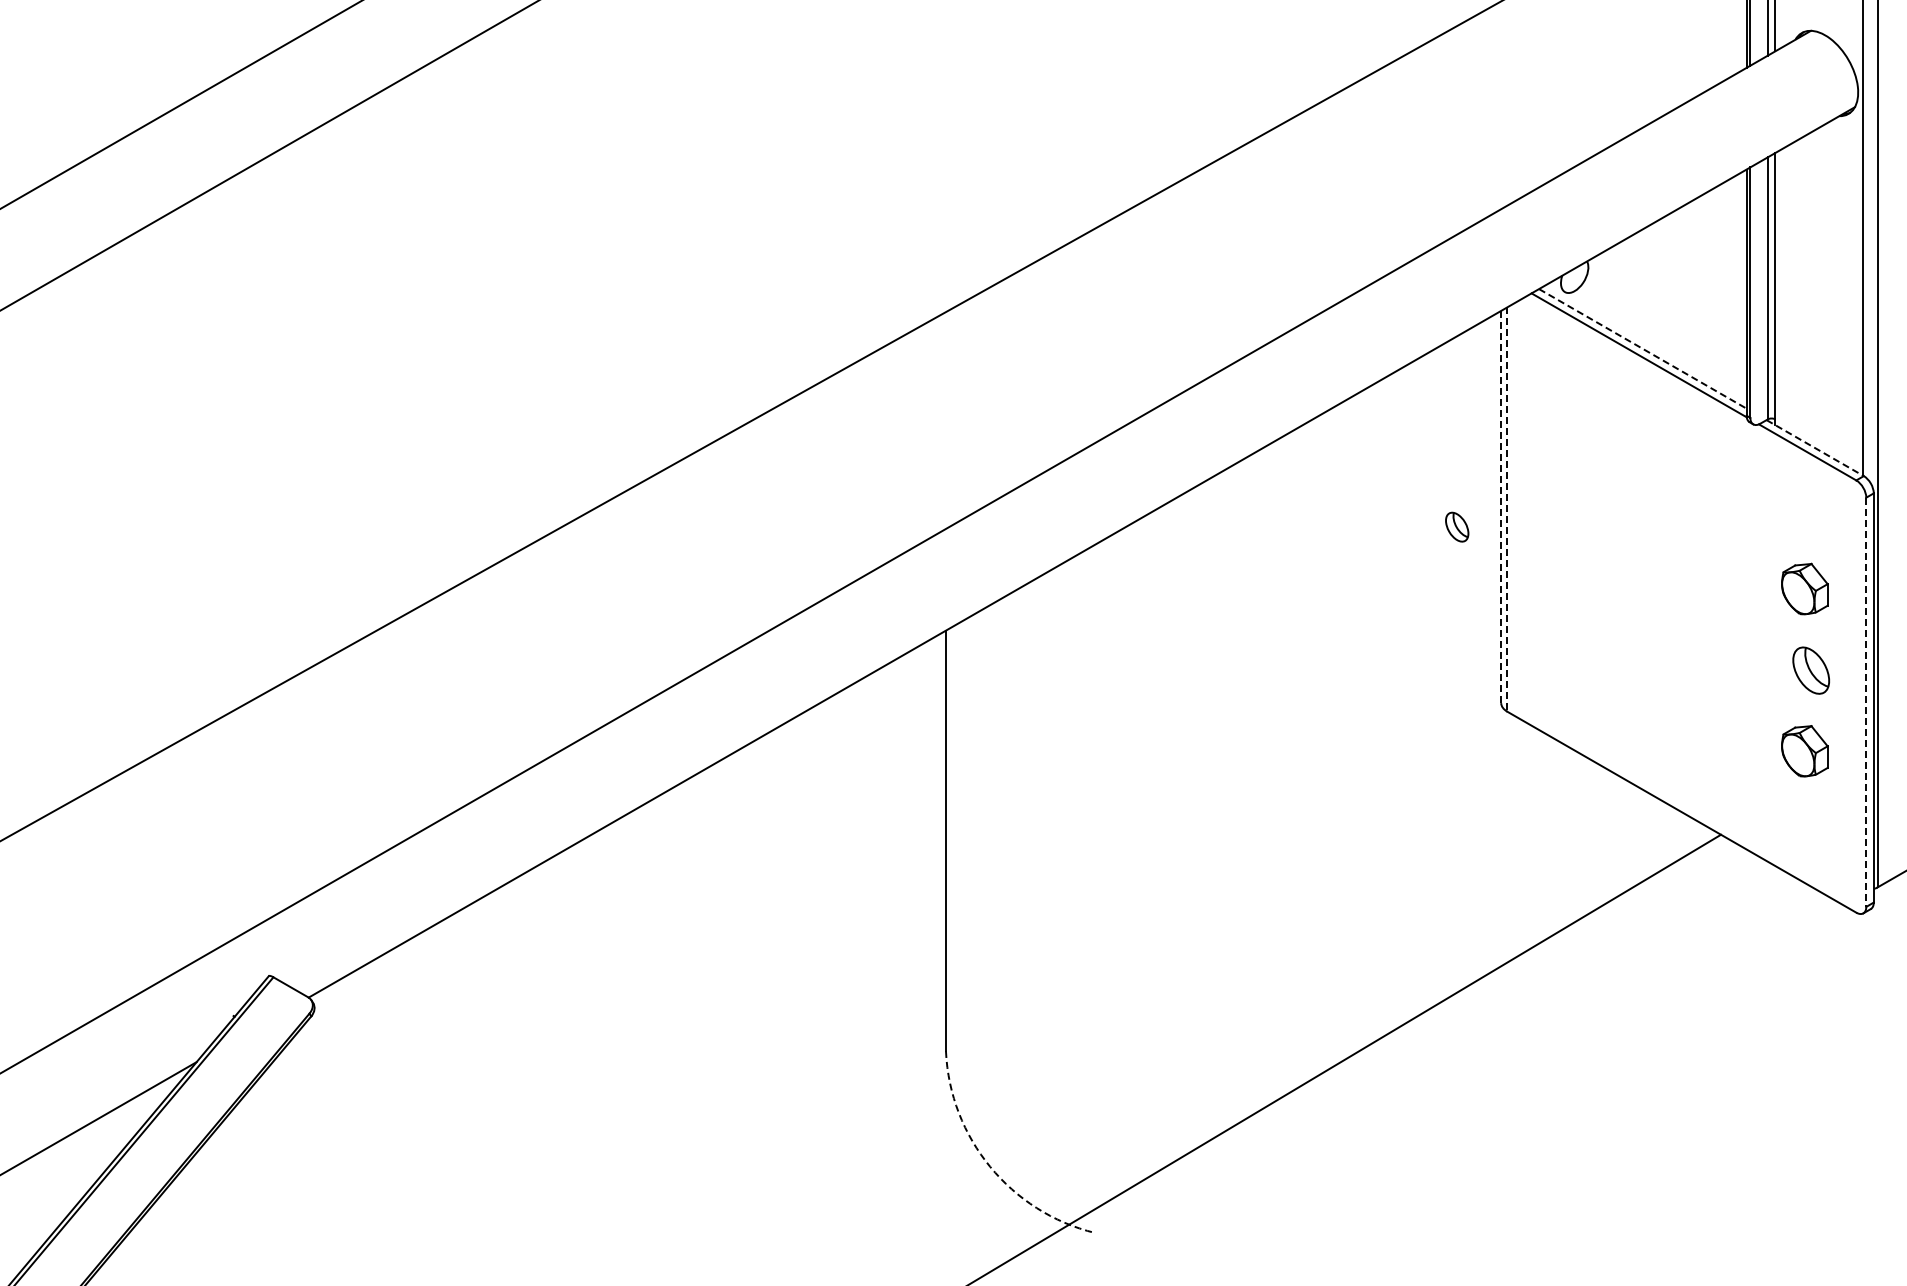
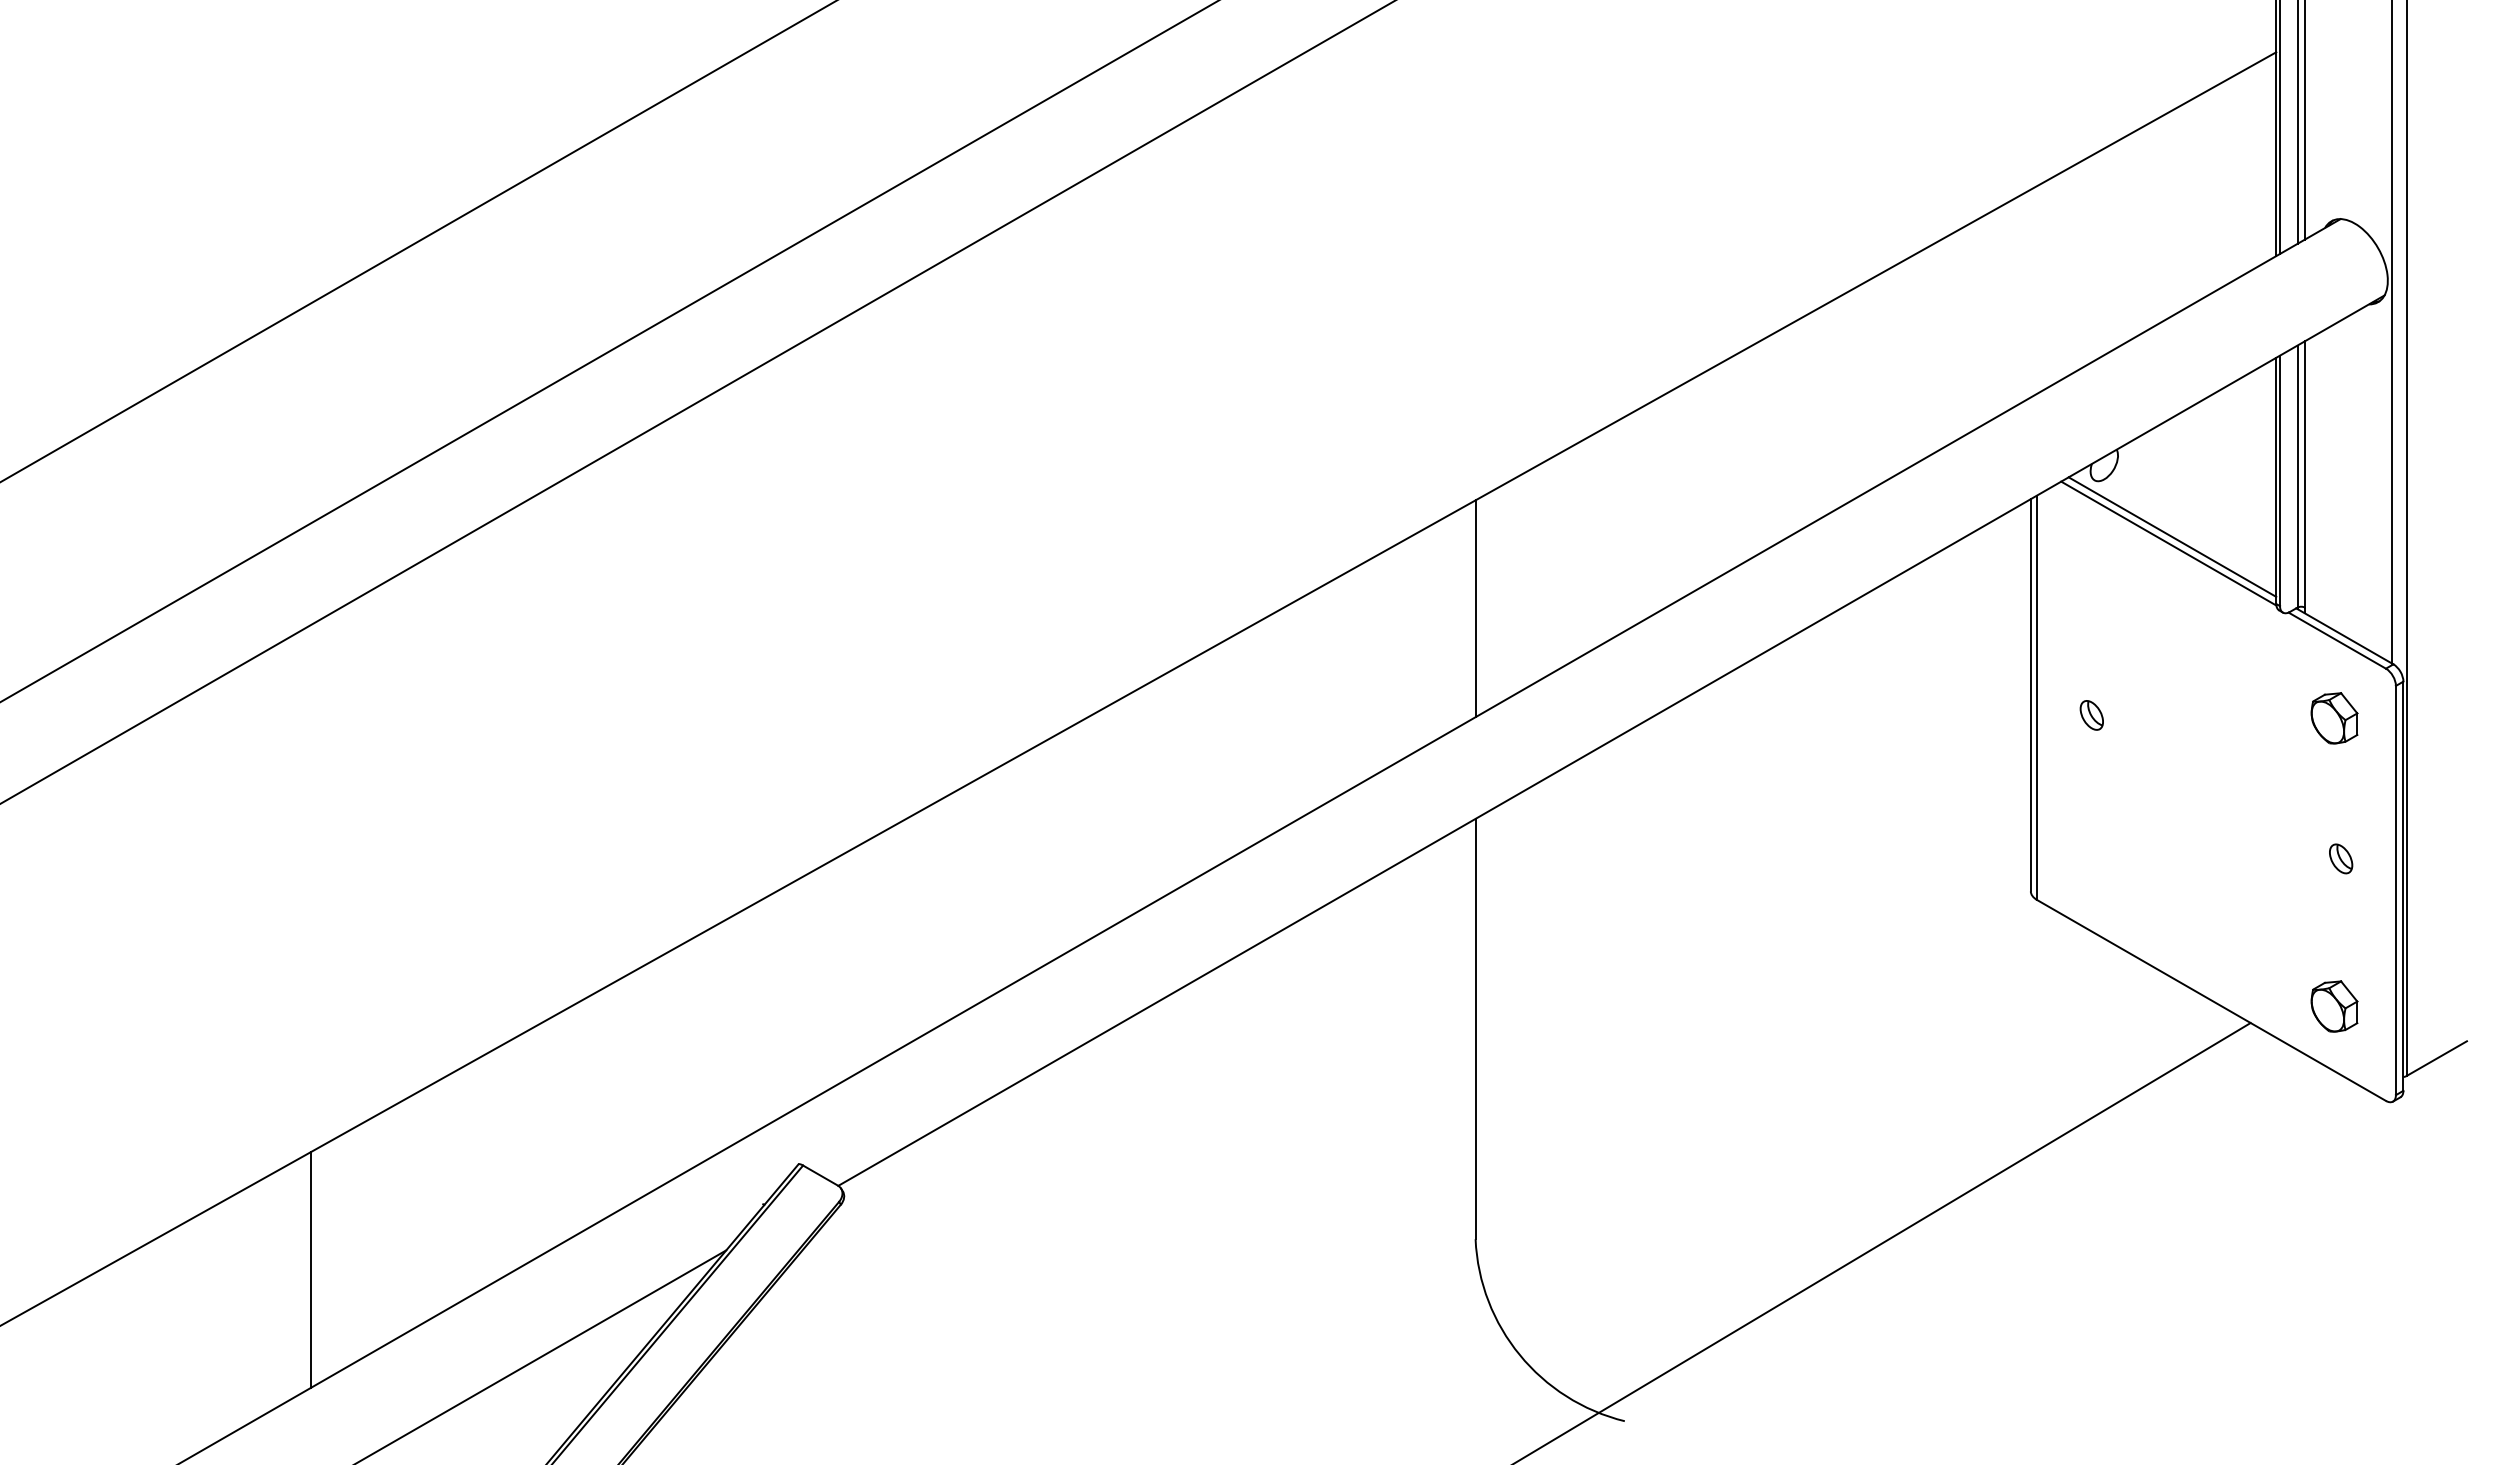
line: (1642, 349) -> (2172, 537), dashed -> solid
line: (945, 420) -> (1475, 608), added
line: (1815, 448) -> (2345, 636), dashed -> solid
line: (1500, 506) -> (2030, 694), dashed -> solid
line: (1507, 510) -> (2037, 698), dashed -> solid
part: (1456, 527) -> (2091, 715), moved
part: (1804, 589) -> (2334, 718), moved
part: (1811, 670) -> (2341, 858), size x0.62
line: (1865, 702) -> (2395, 890), dashed -> solid
part: (1804, 751) -> (2334, 1006), moved
arc: (989, 1167) -> (1519, 1355), dashed -> solid

